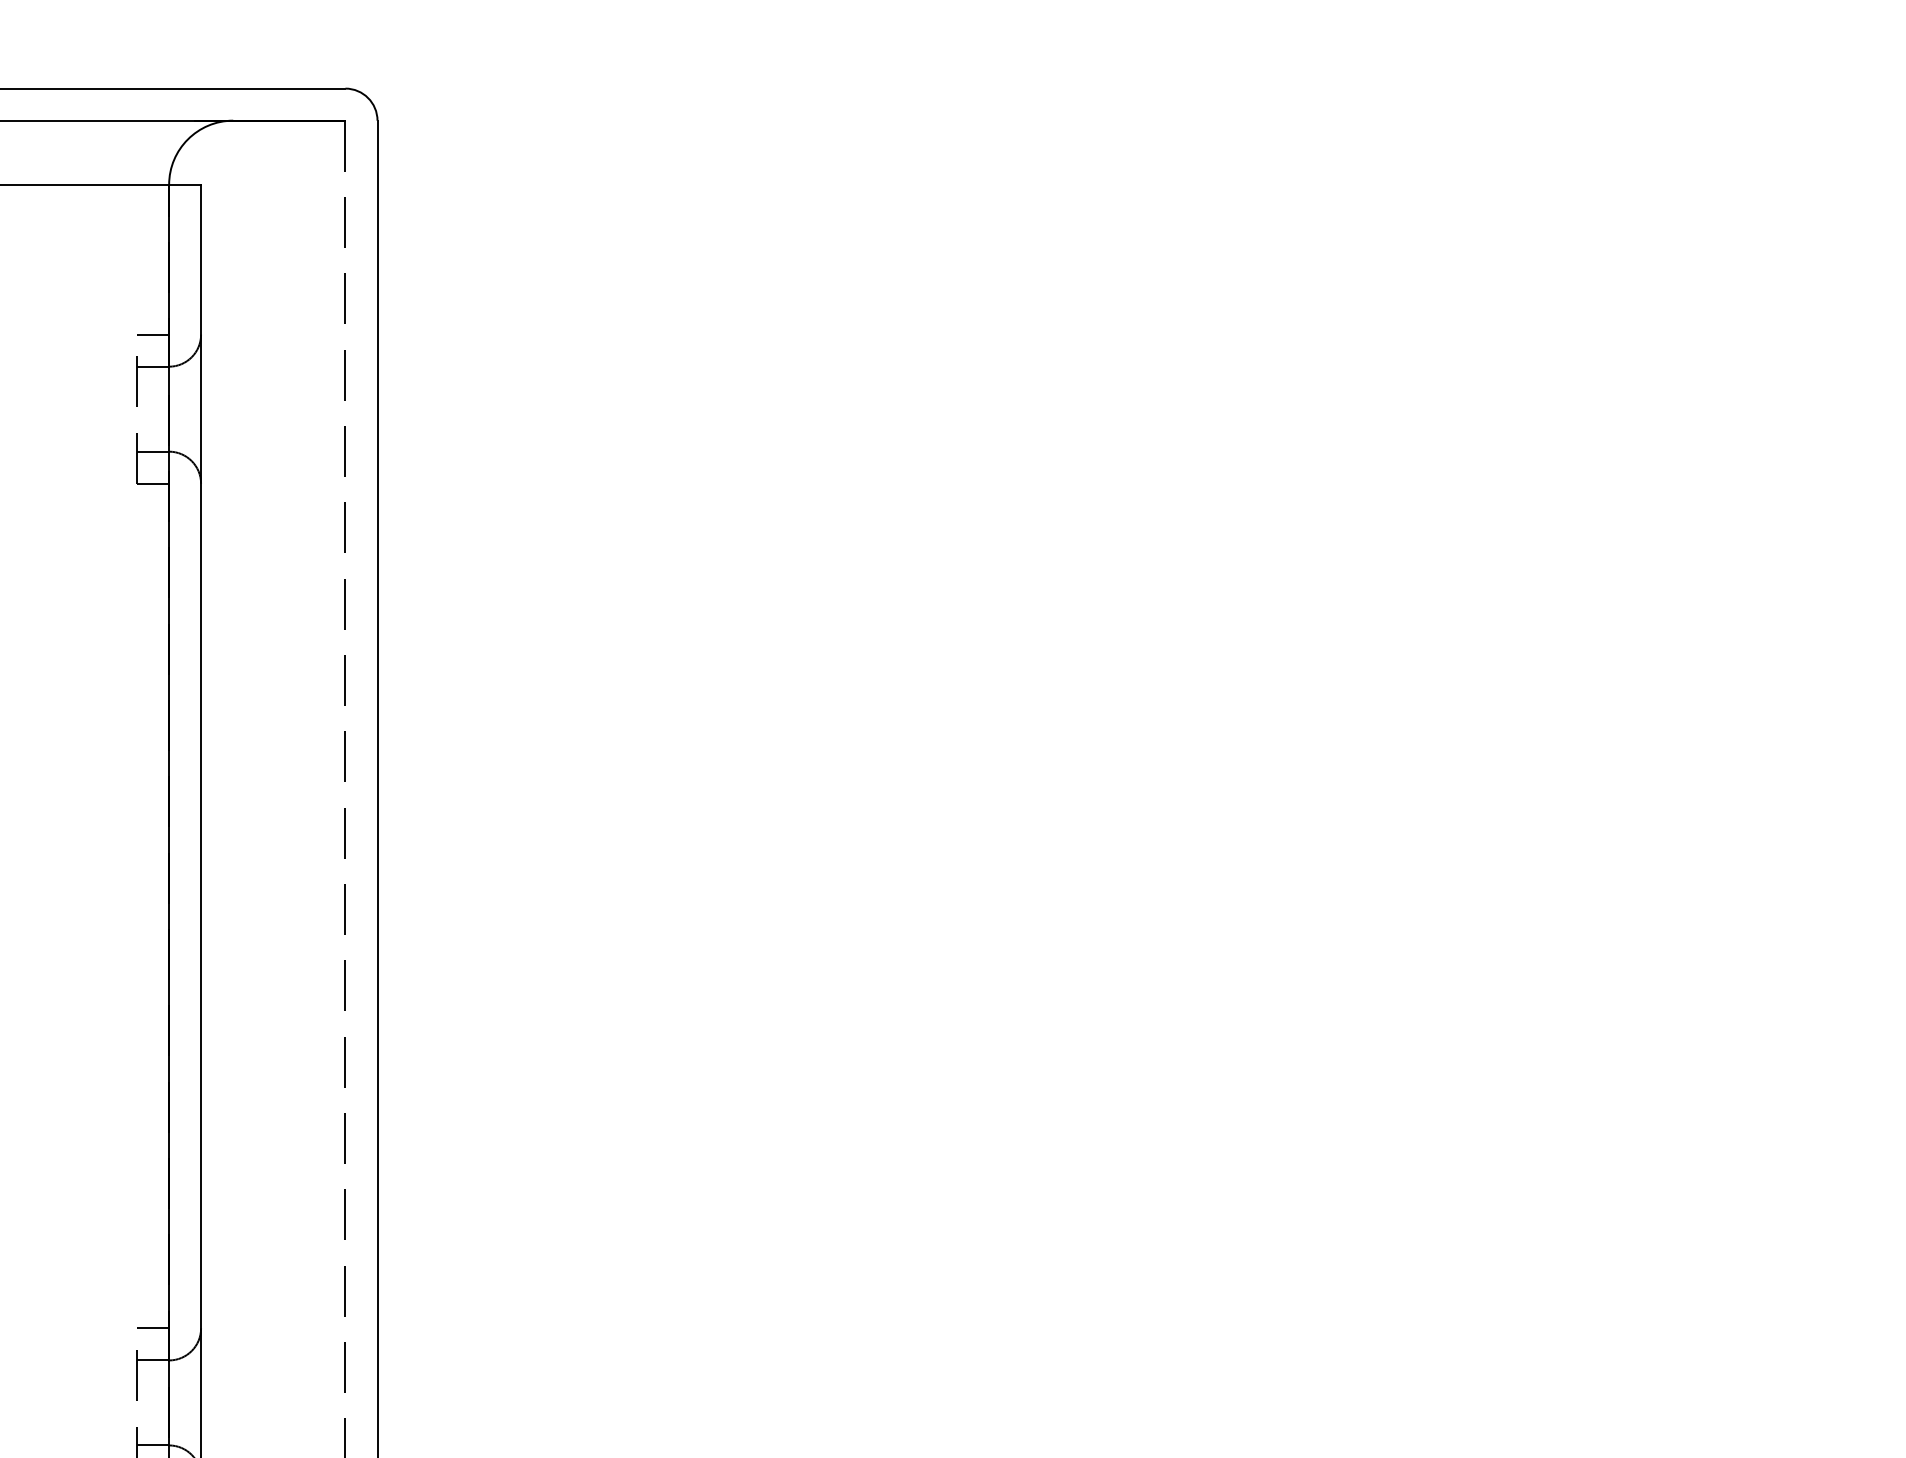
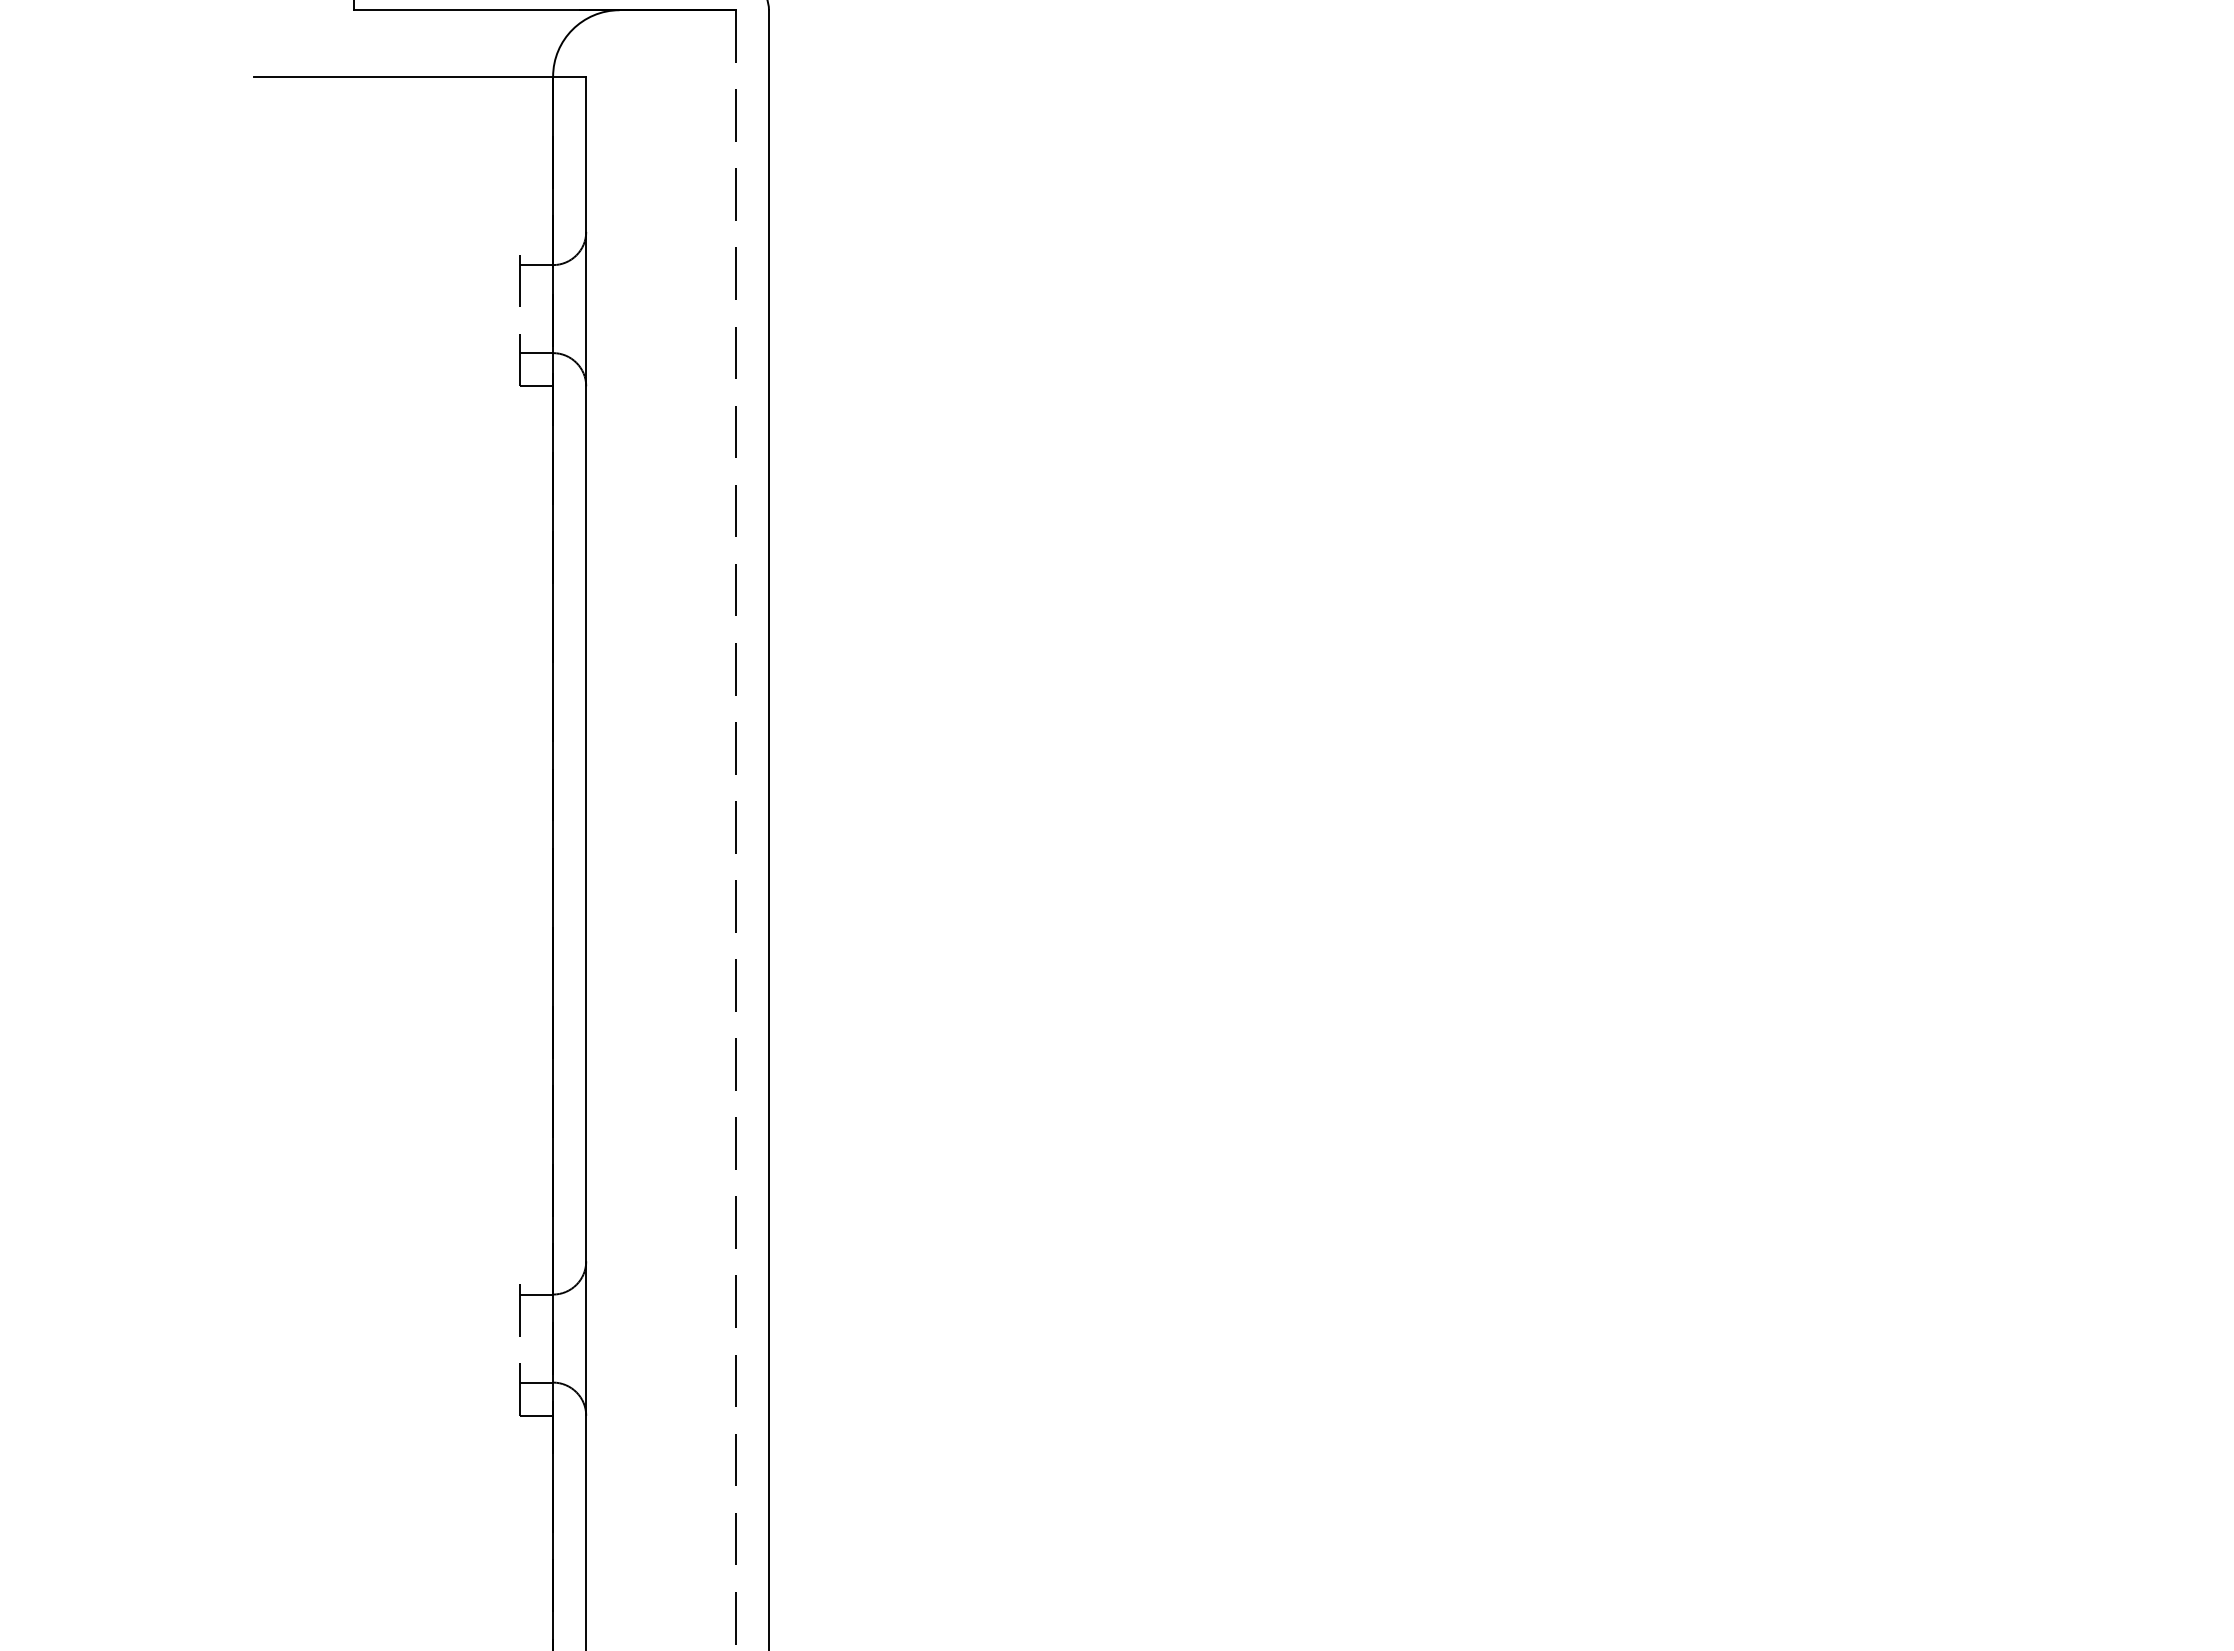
line: (153, 334) -> (536, 231), removed
line: (153, 1328) -> (536, 1261), removed

